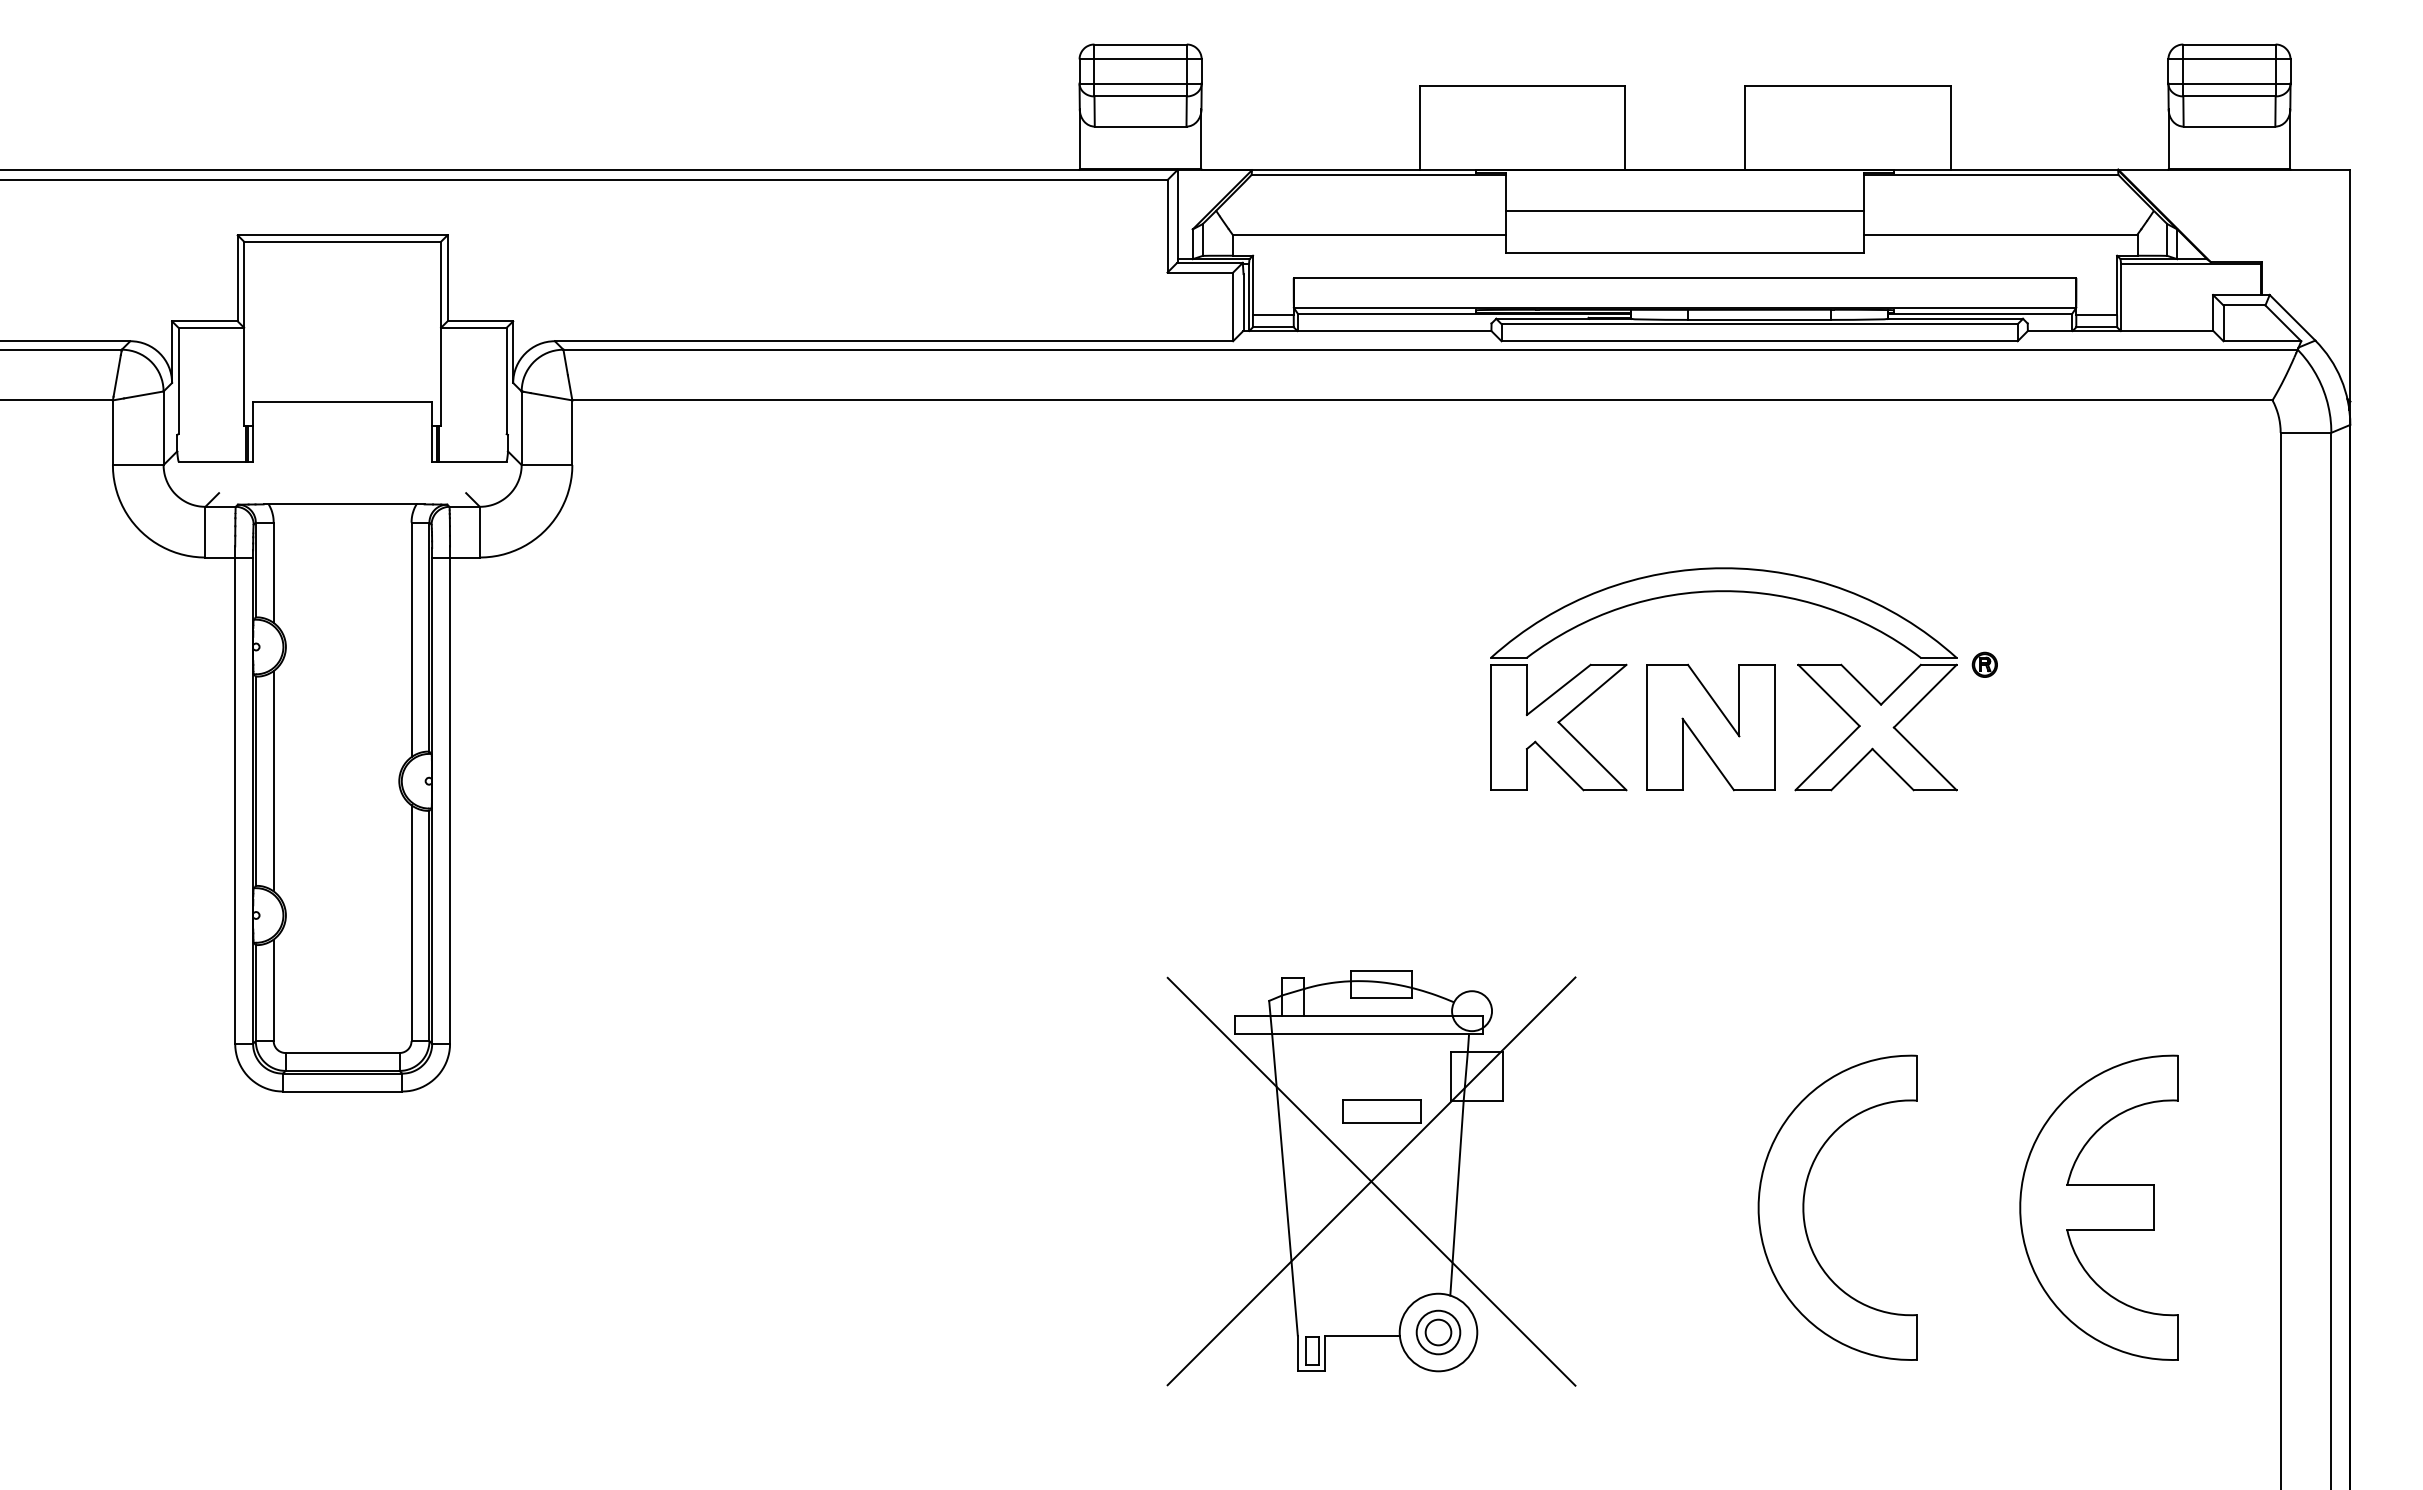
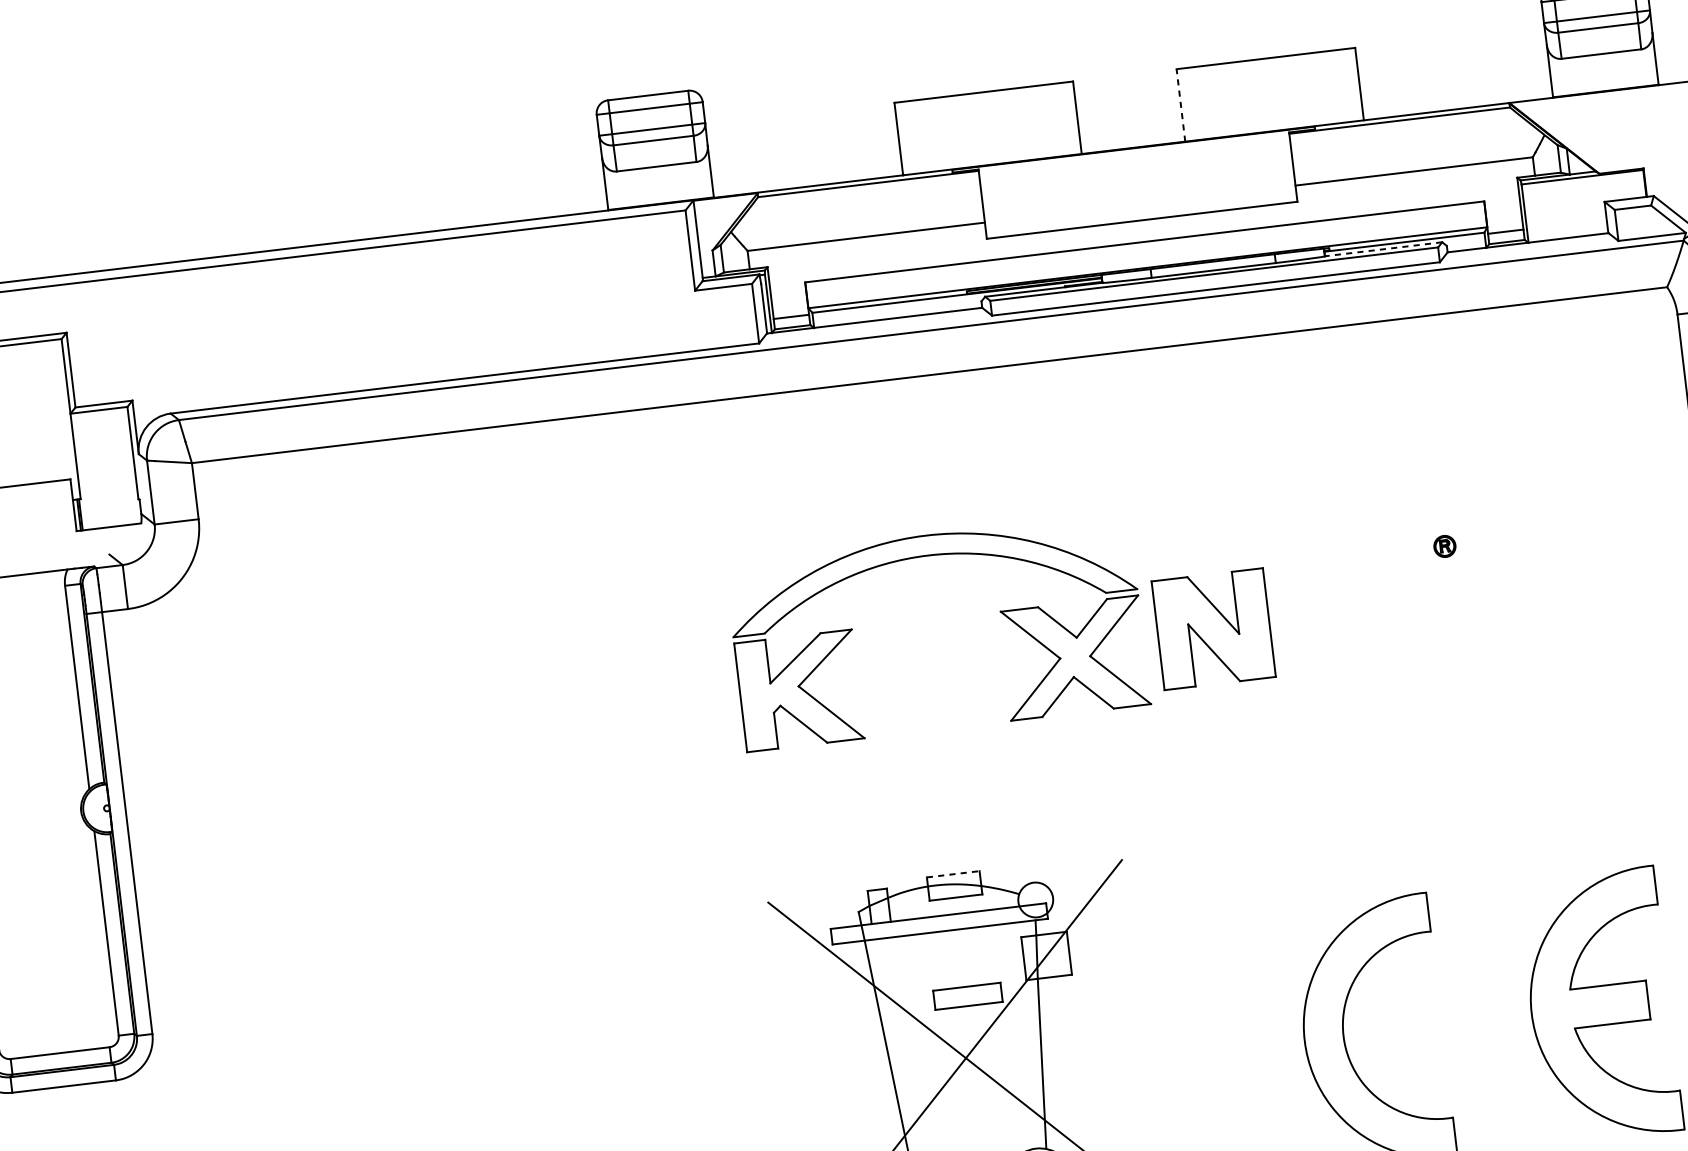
line: (1744, 127) -> (1180, 105), solid -> dashed
line: (1685, 211) -> (1138, 184), removed
line: (1955, 318) -> (1383, 248), solid -> dashed
part: (1797, 665) -> (1000, 612), moved
line: (1382, 970) -> (953, 873), solid -> dashed

